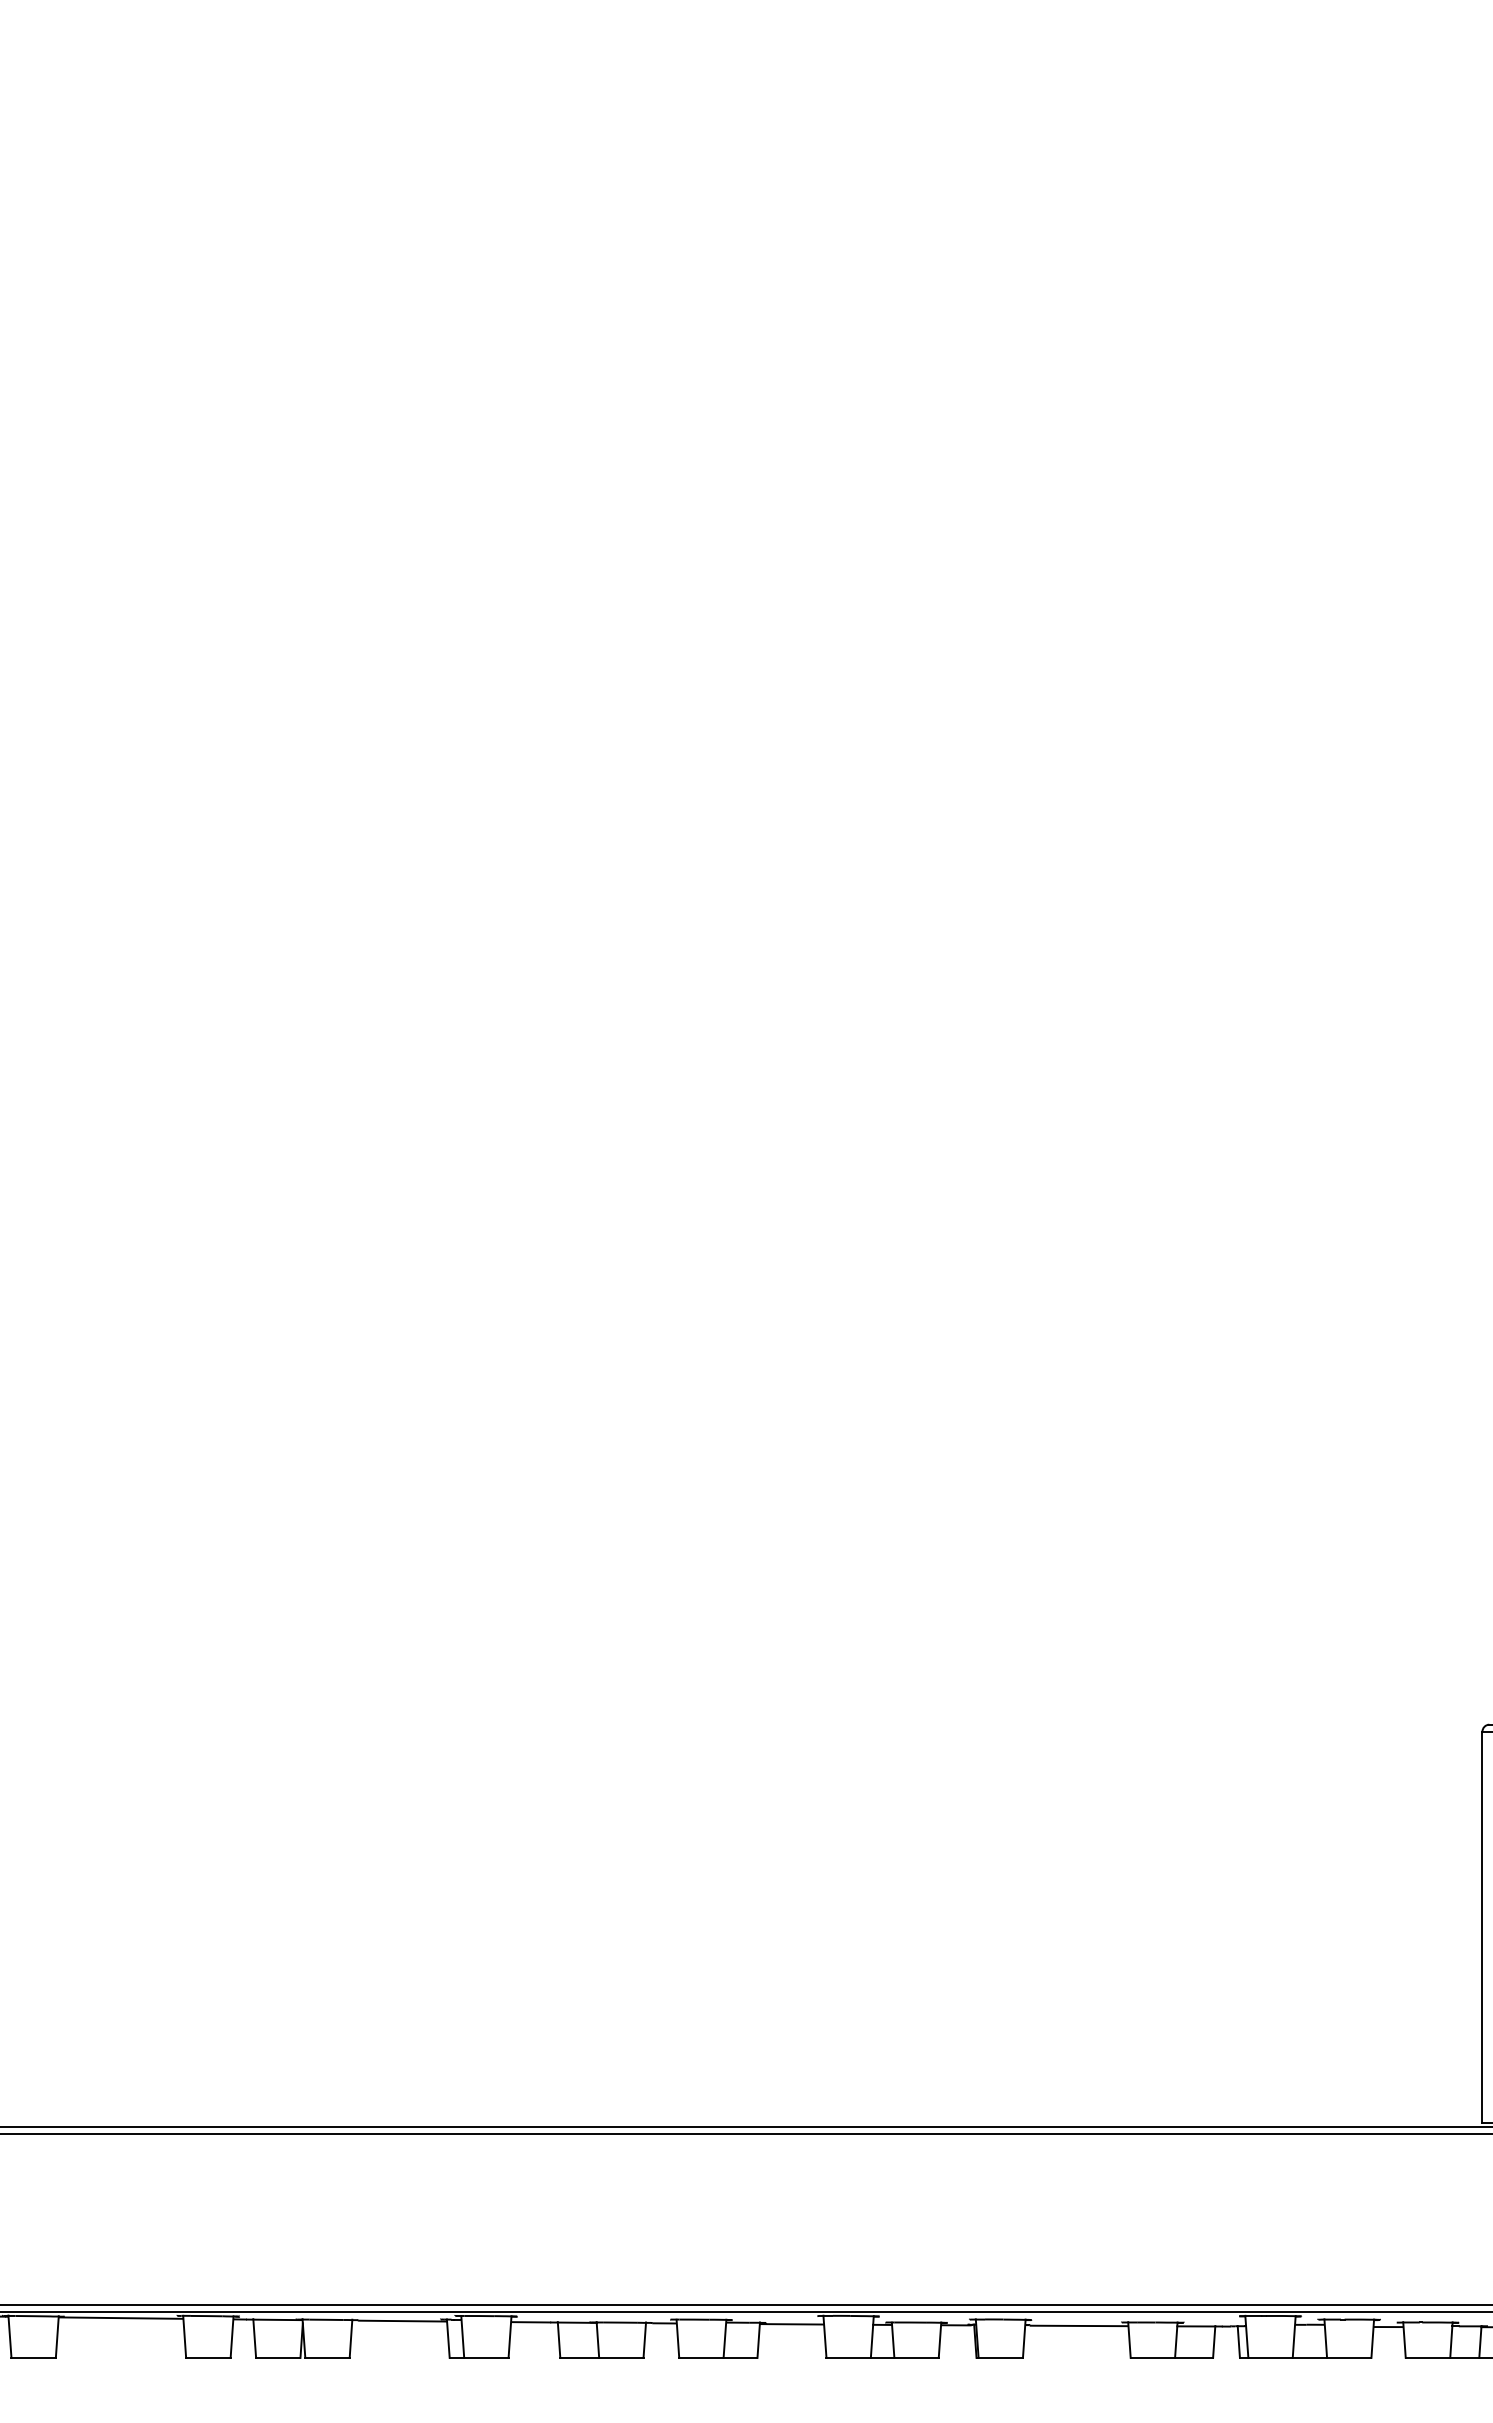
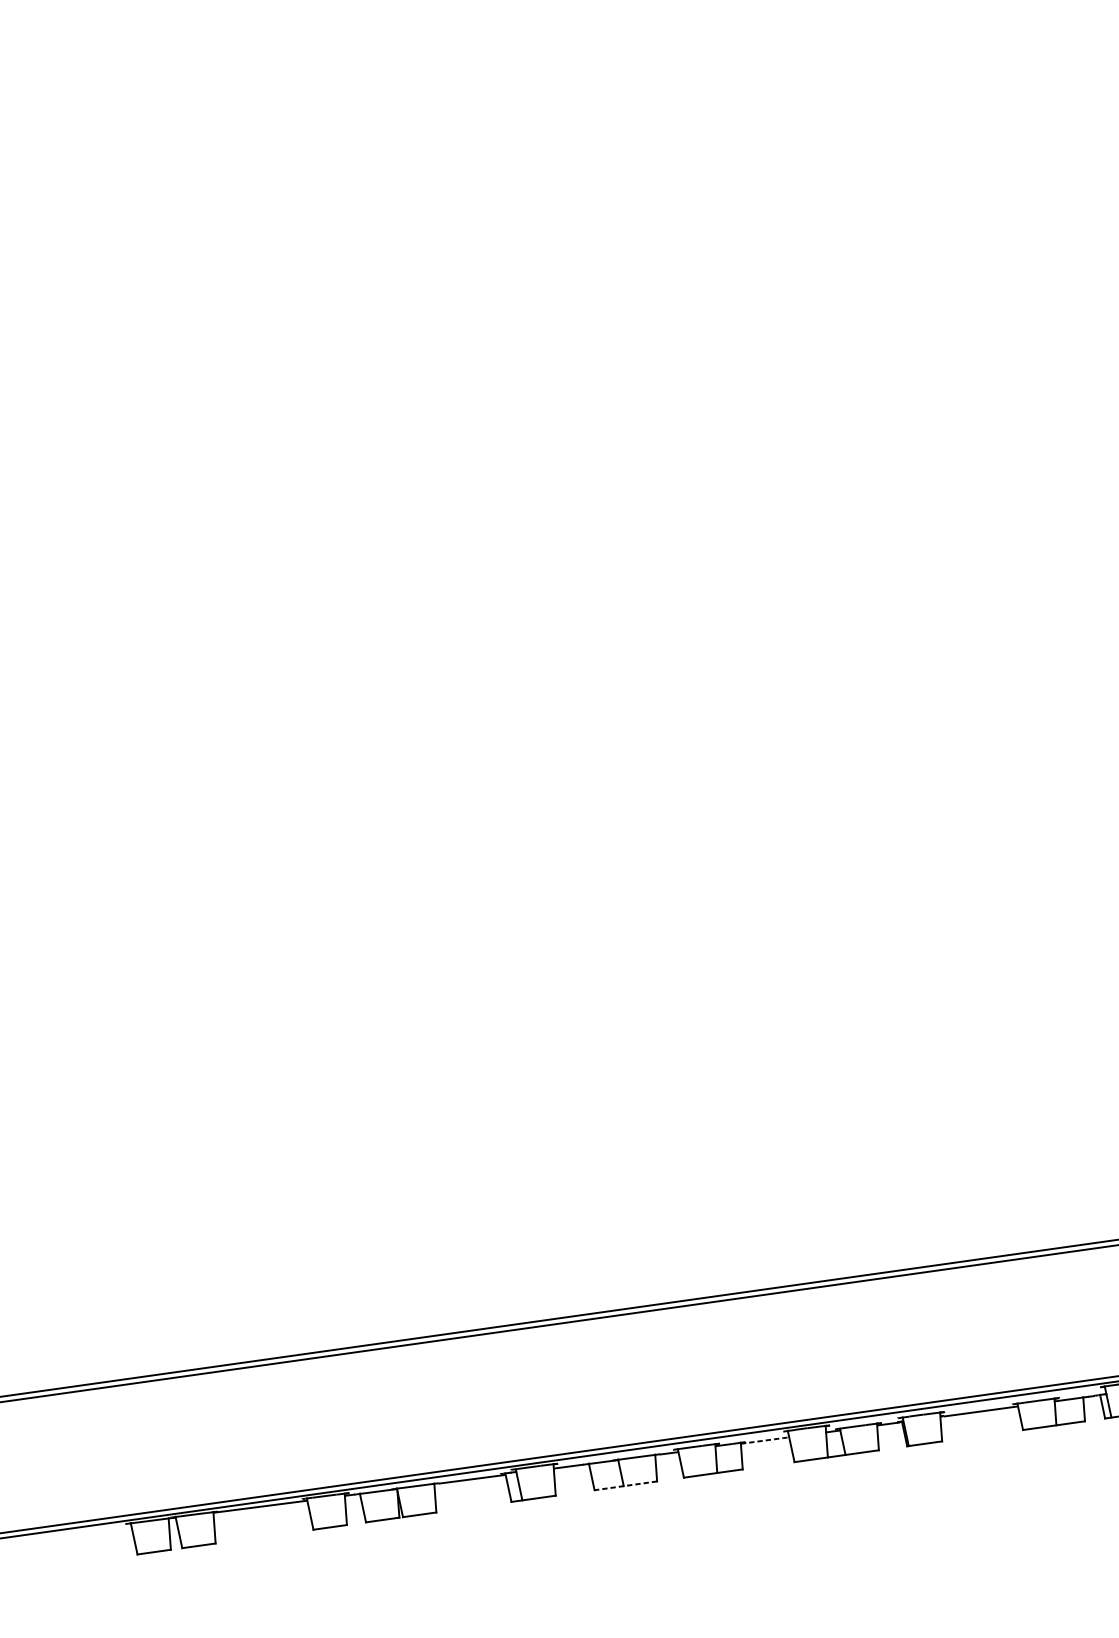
arc: (791, 2324) -> (764, 1440), solid -> dashed
line: (601, 2357) -> (625, 1485), solid -> dashed

